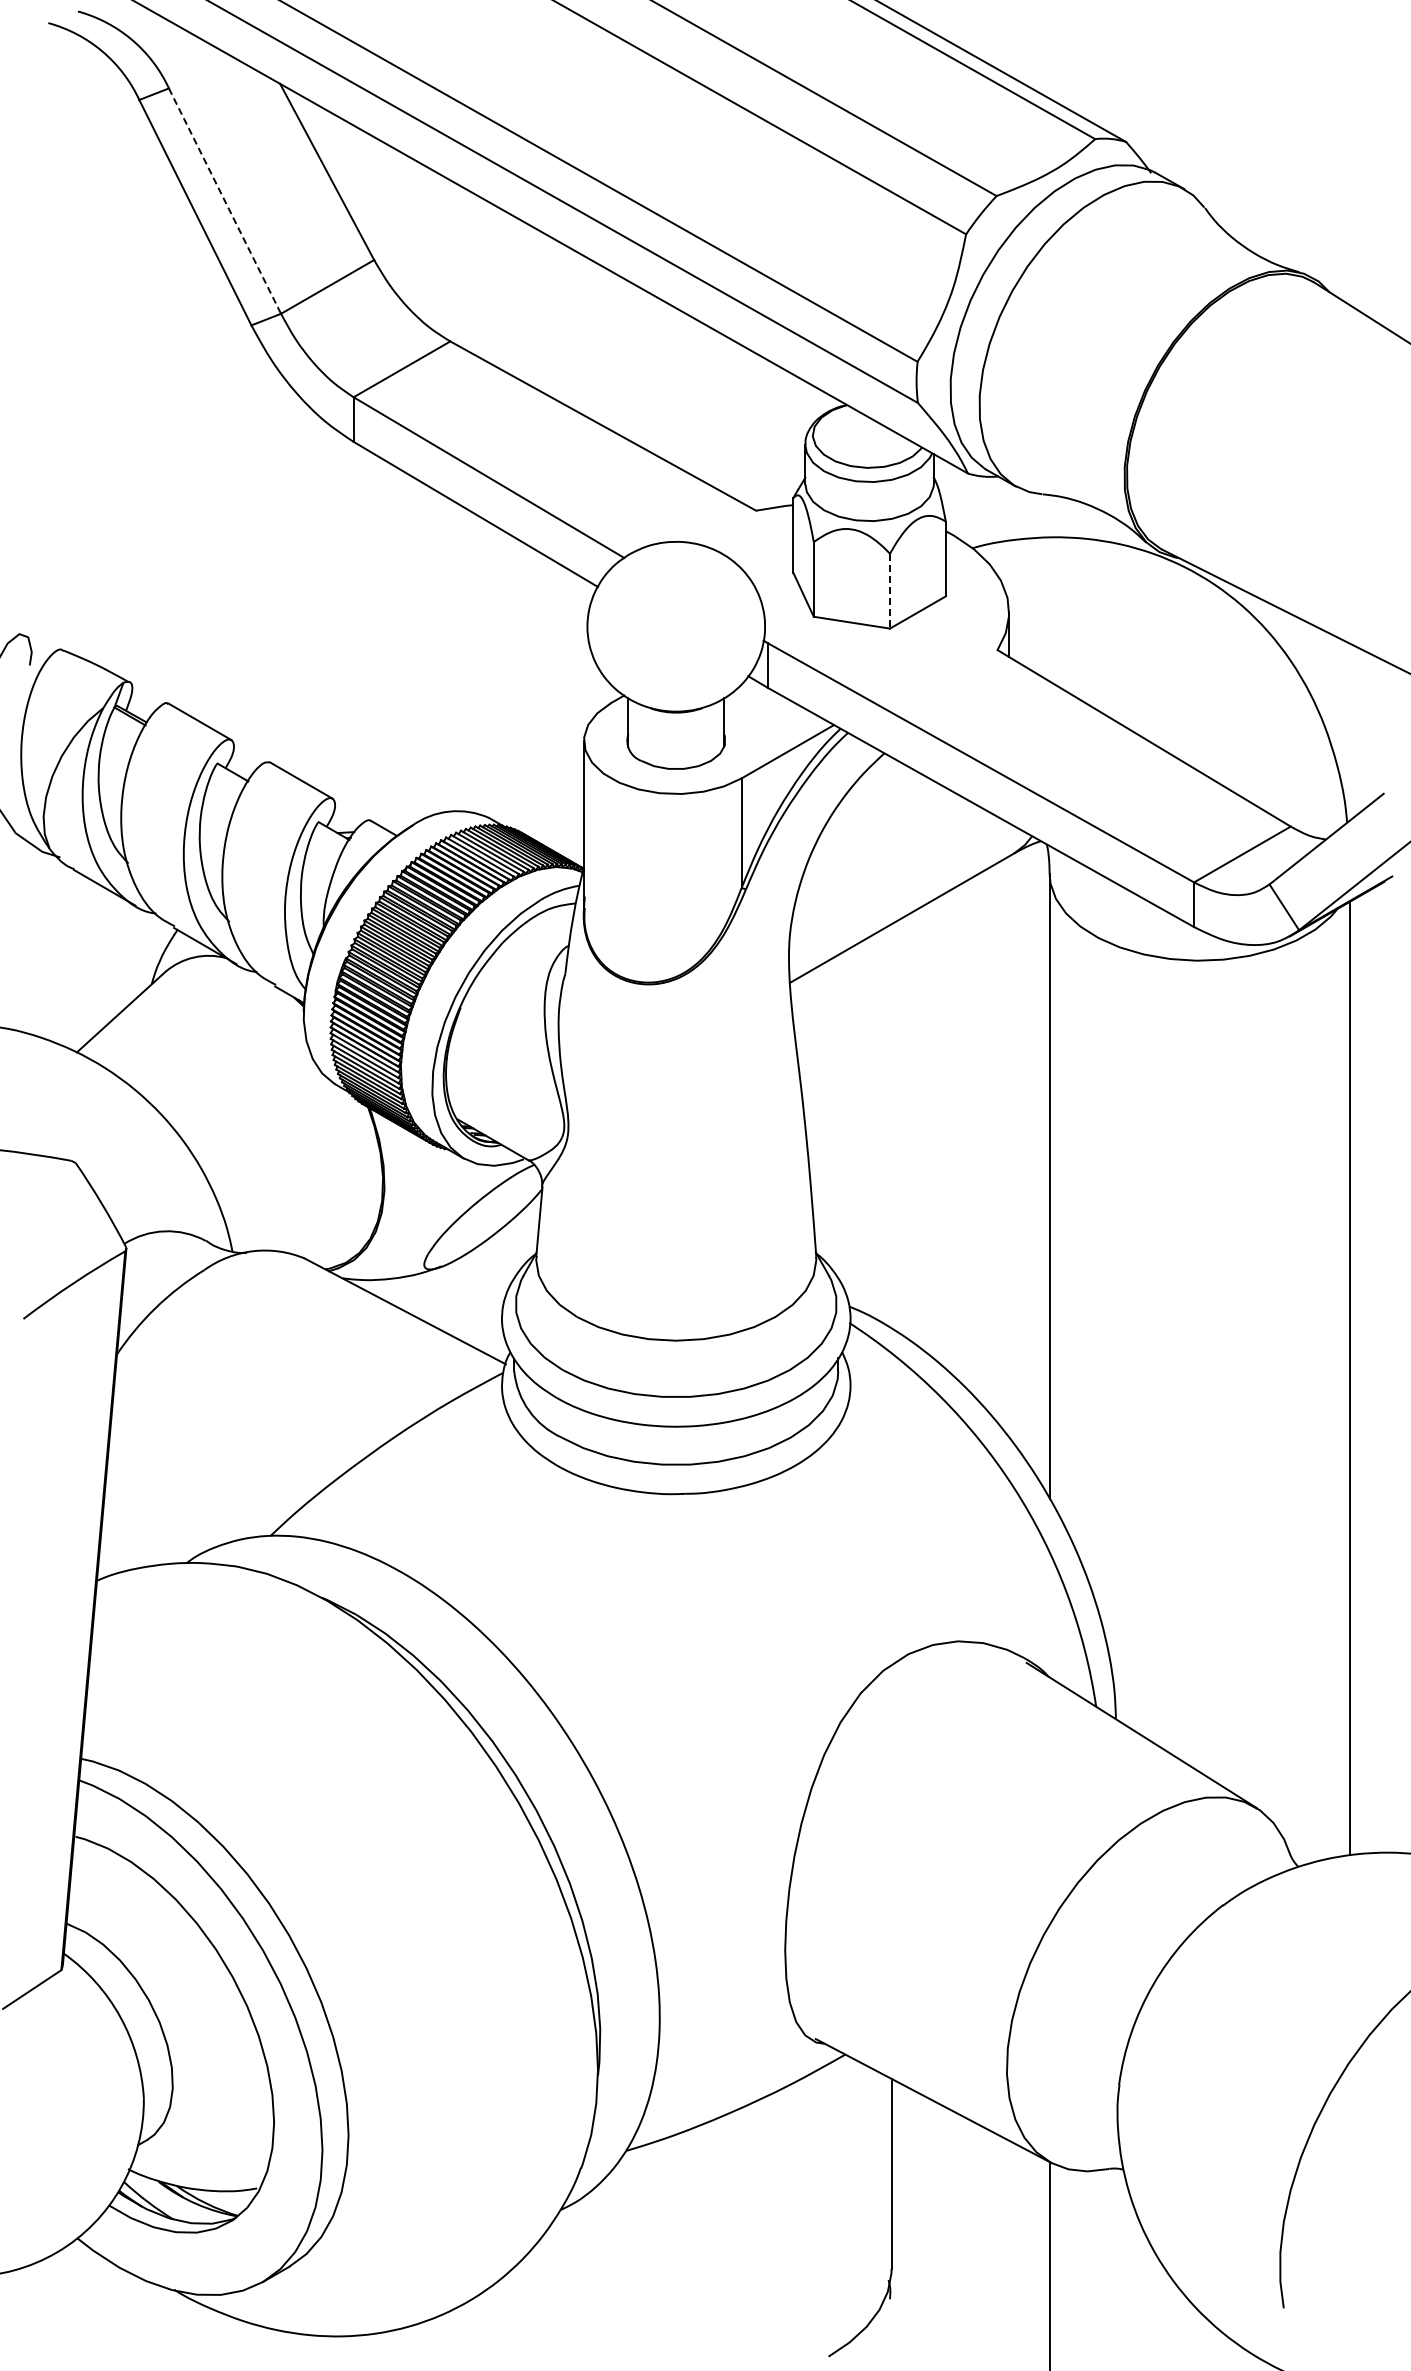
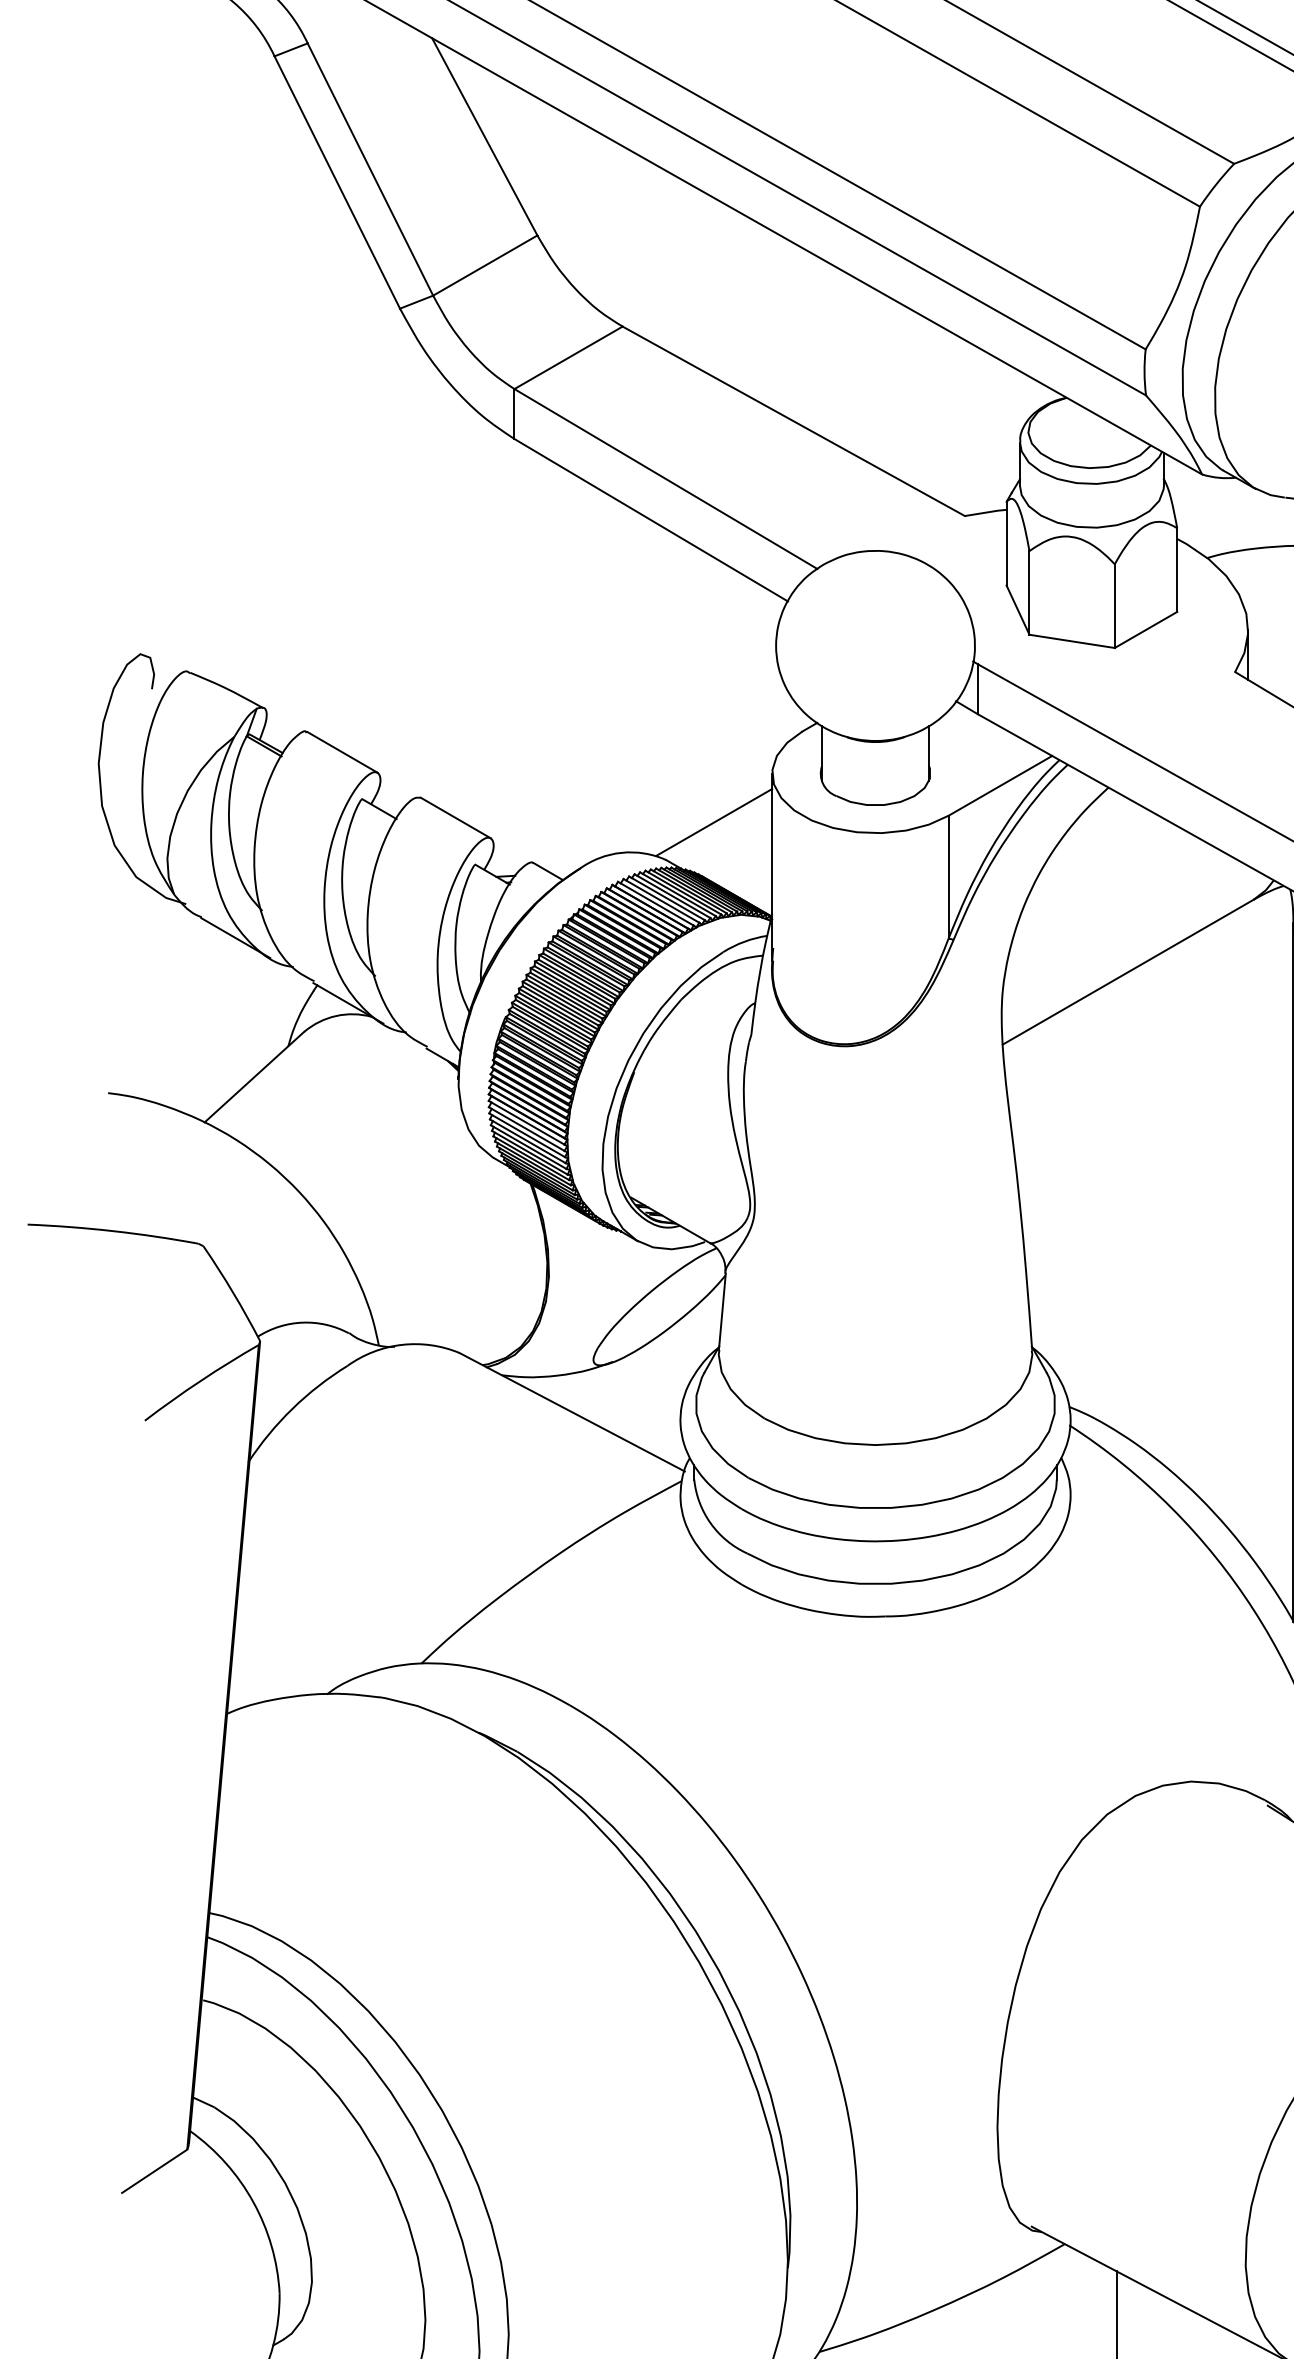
line: (225, 201) -> (370, 169), dashed -> solid
line: (890, 591) -> (1115, 606), dashed -> solid
line: (531, 784) -> (713, 822), added

